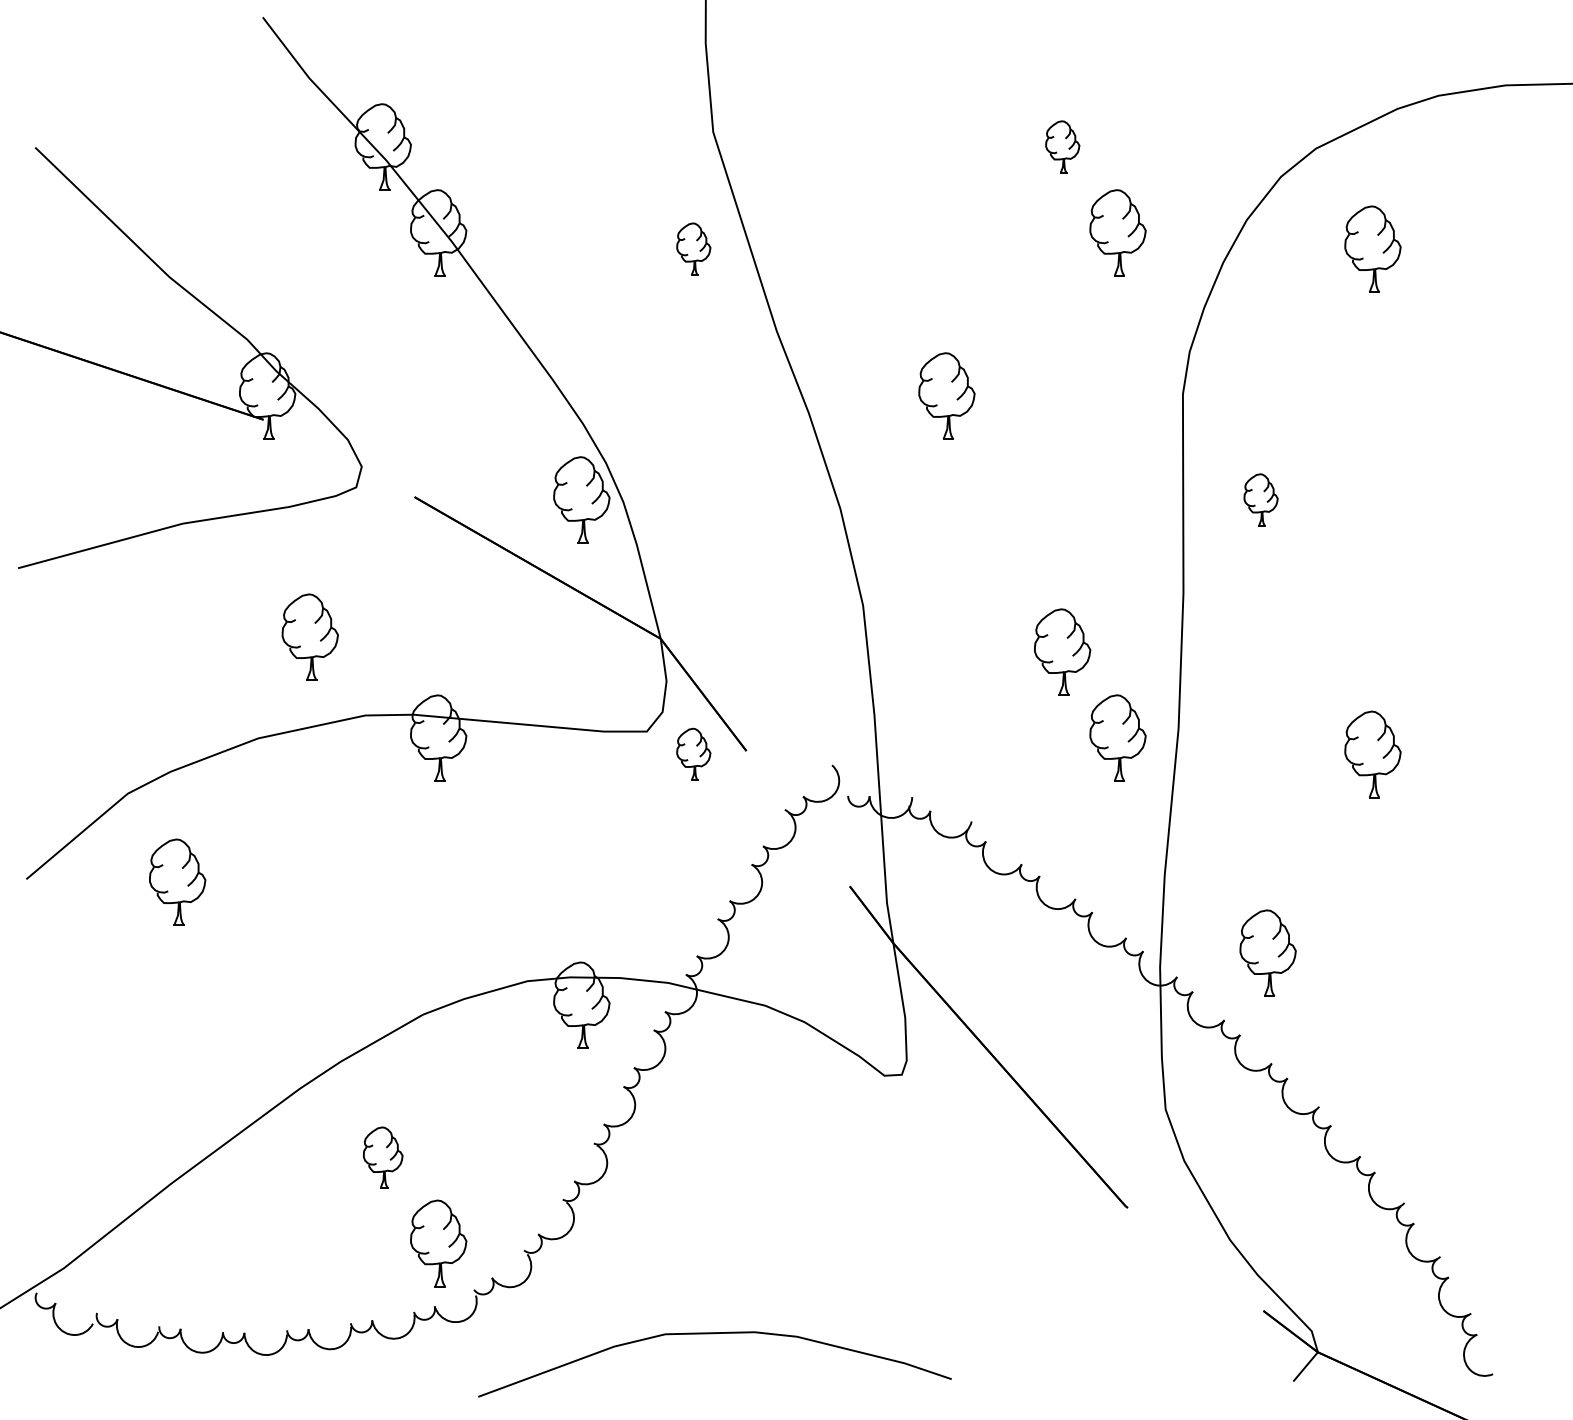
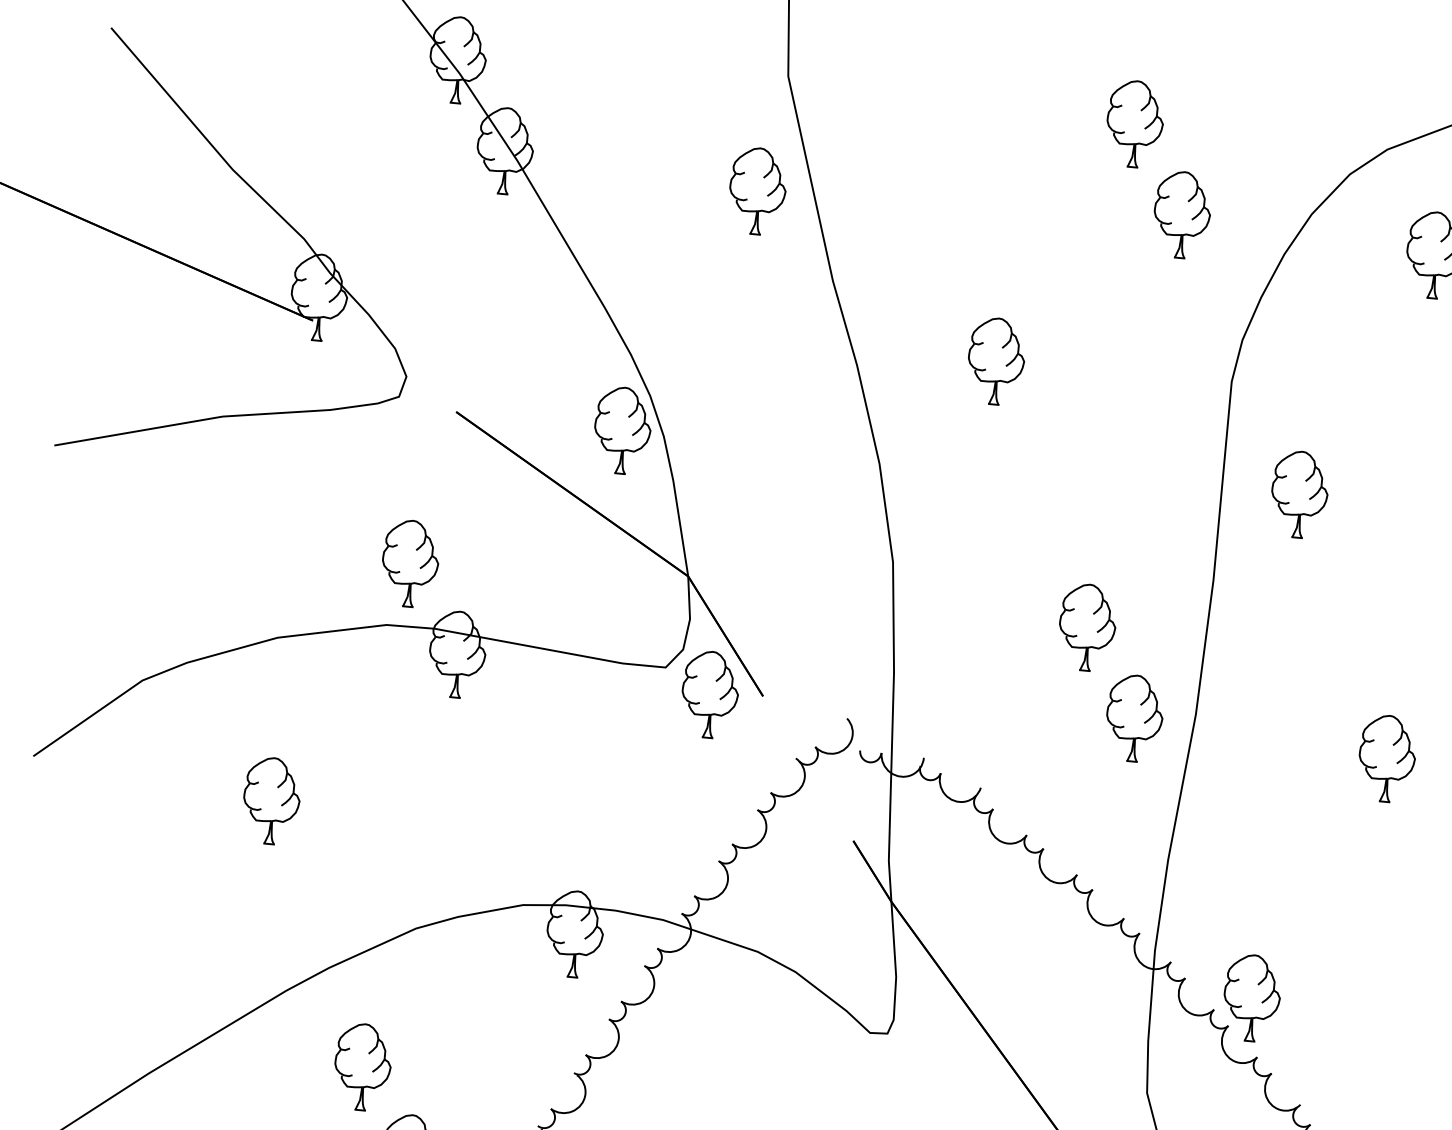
part: (1062, 146) -> (1135, 123), size x1.67
part: (693, 248) -> (757, 190), size x1.67
part: (1260, 499) -> (1299, 494), size x1.67
part: (309, 636) -> (409, 562), moved
part: (693, 754) -> (709, 694), size x1.67
part: (177, 881) -> (271, 800), moved
part: (1267, 952) -> (1251, 997), moved
part: (382, 1157) -> (362, 1067), size x1.43

